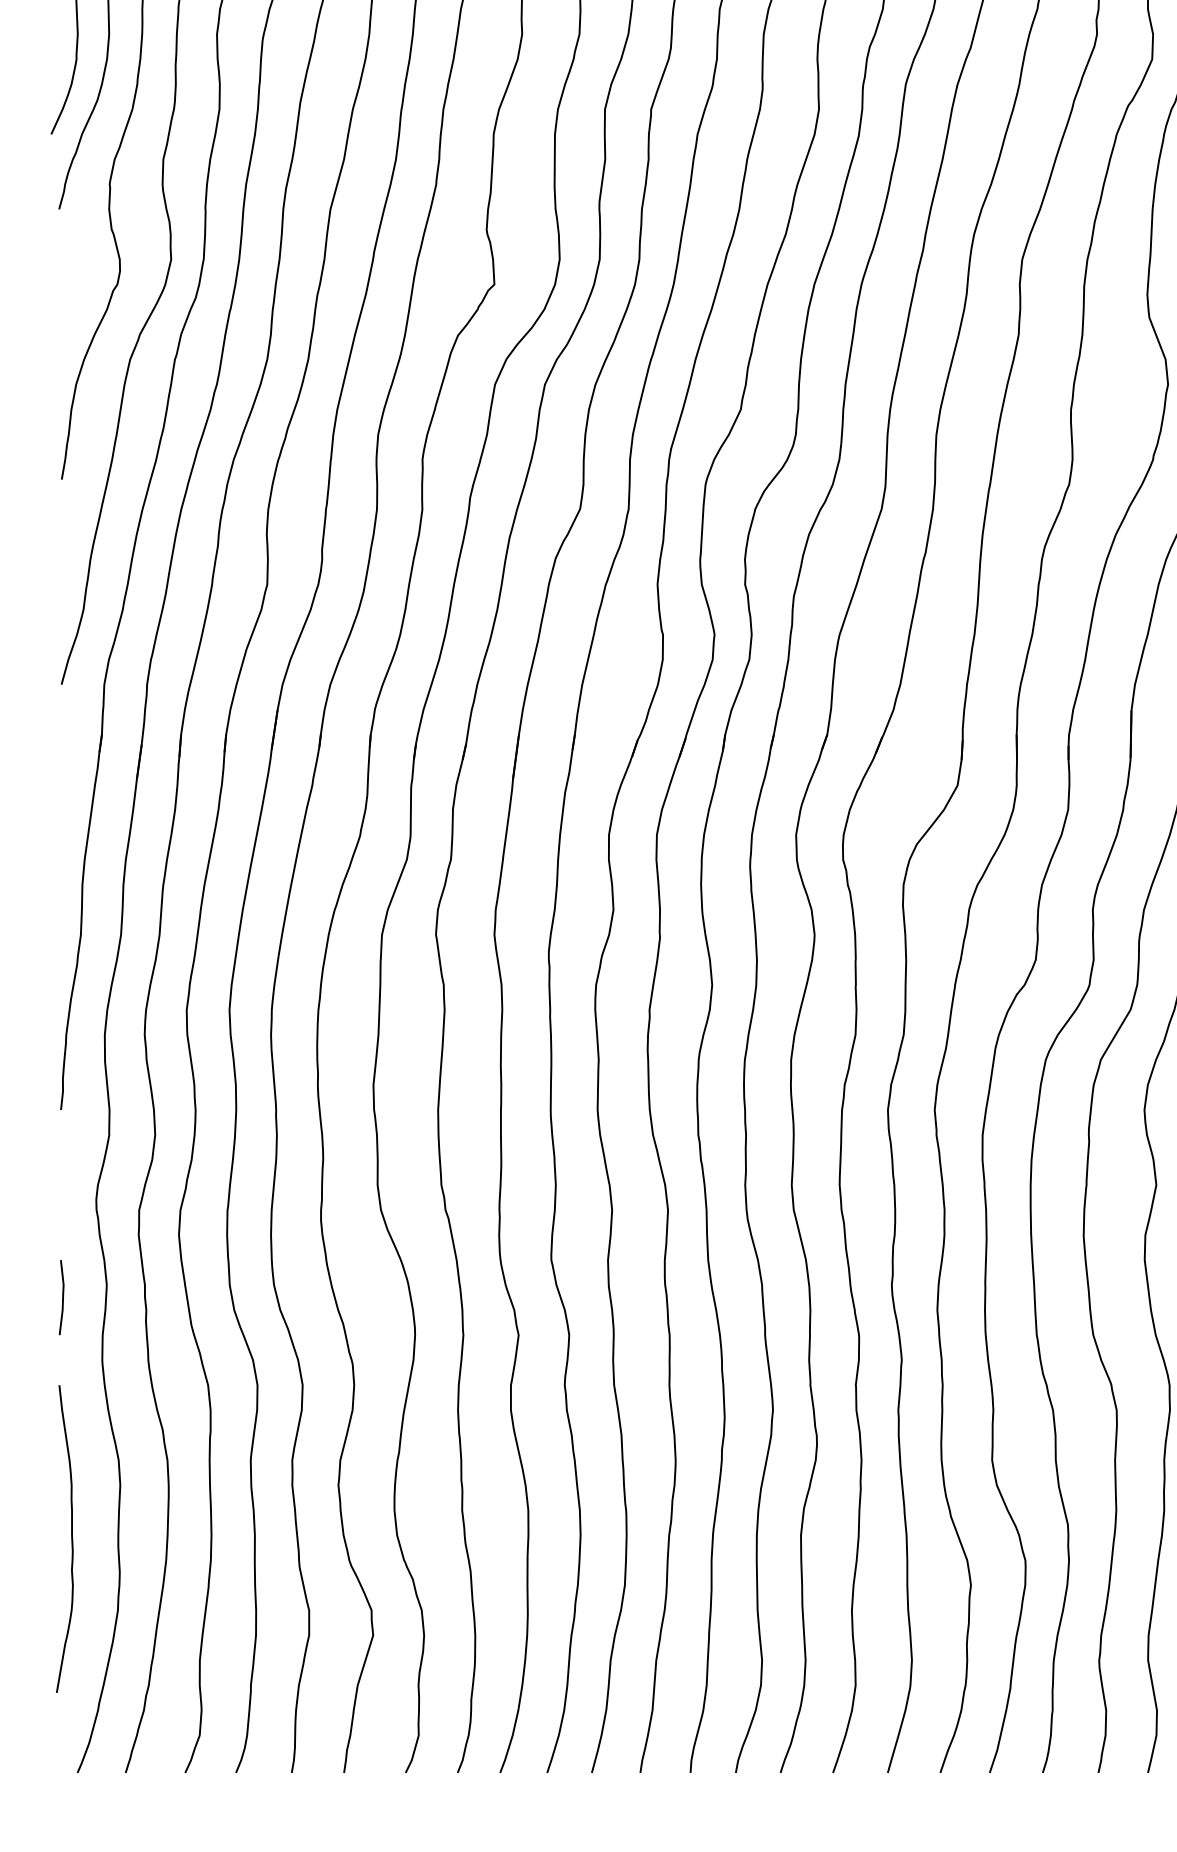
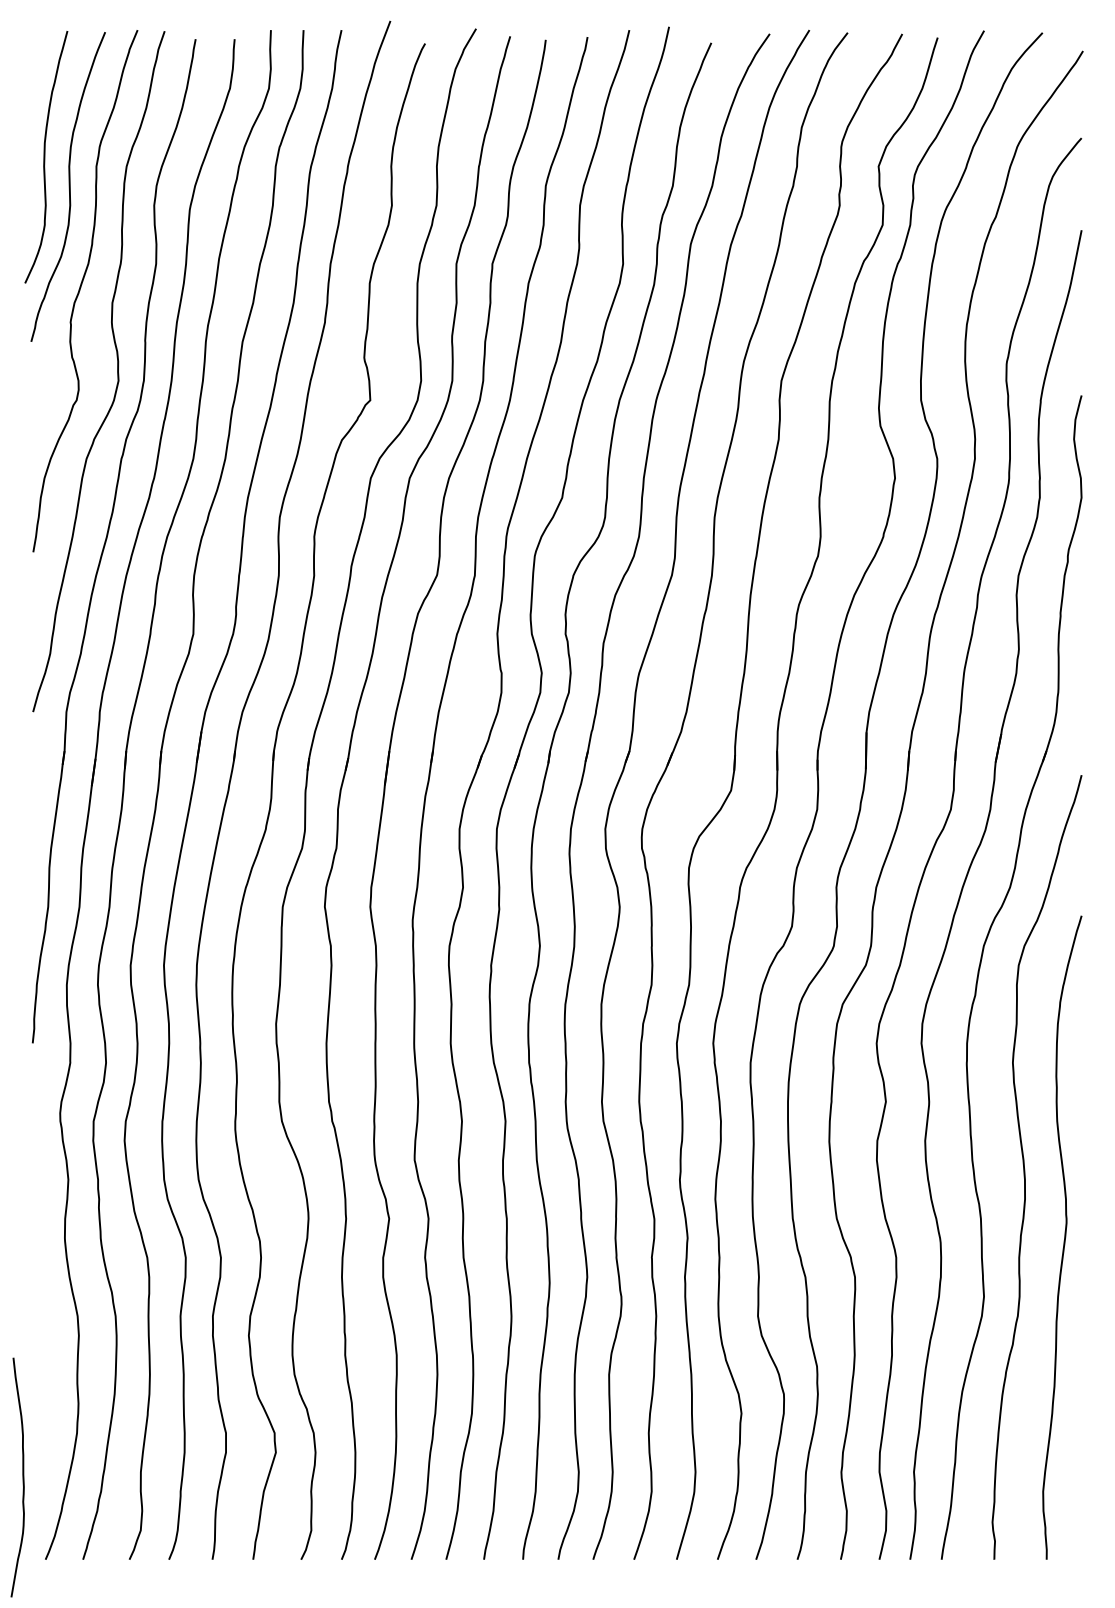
line: (62, 1297) -> (33, 1189), removed
curve: (71, 1538) -> (22, 1477), moved

